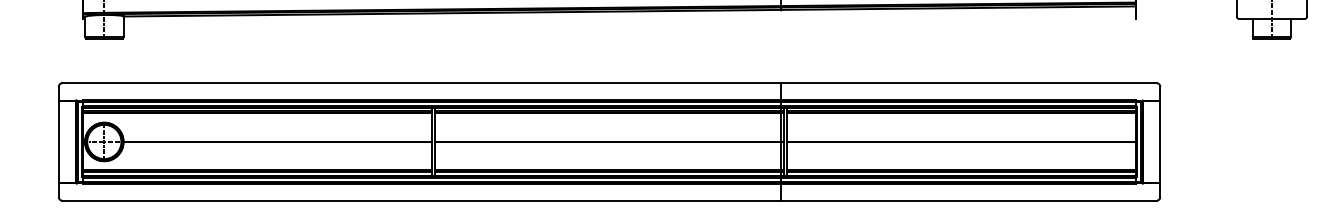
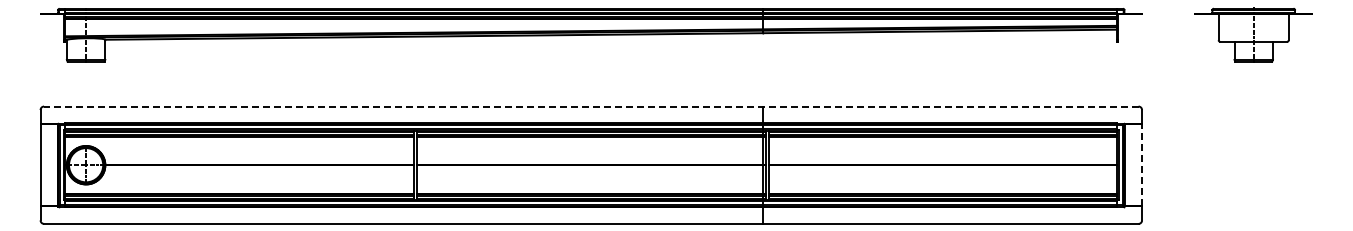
line: (608, 83) -> (590, 106), solid -> dashed
line: (1160, 141) -> (1142, 164), solid -> dashed

